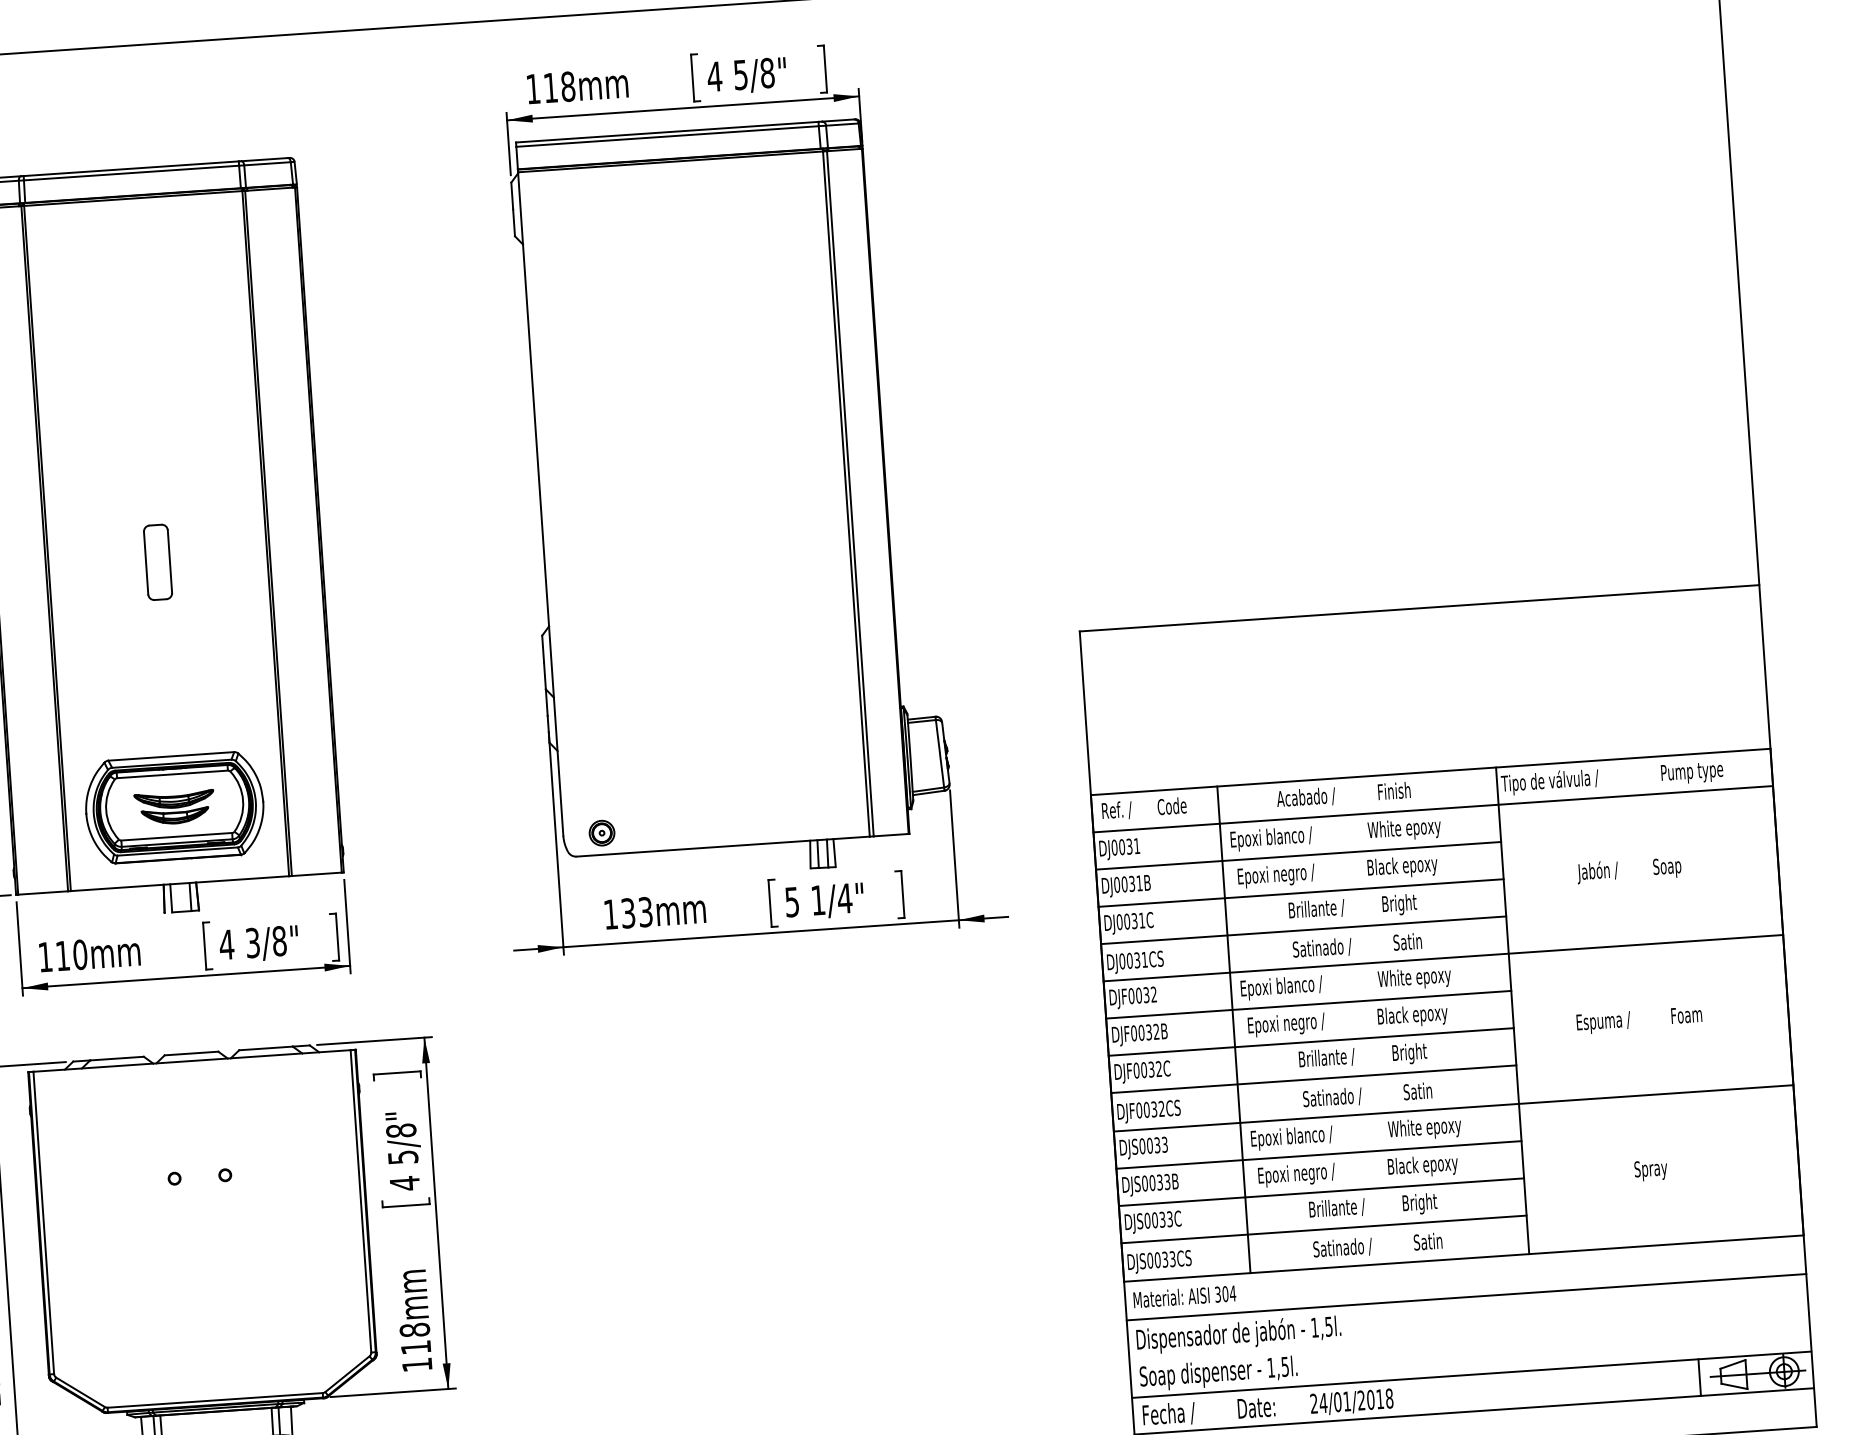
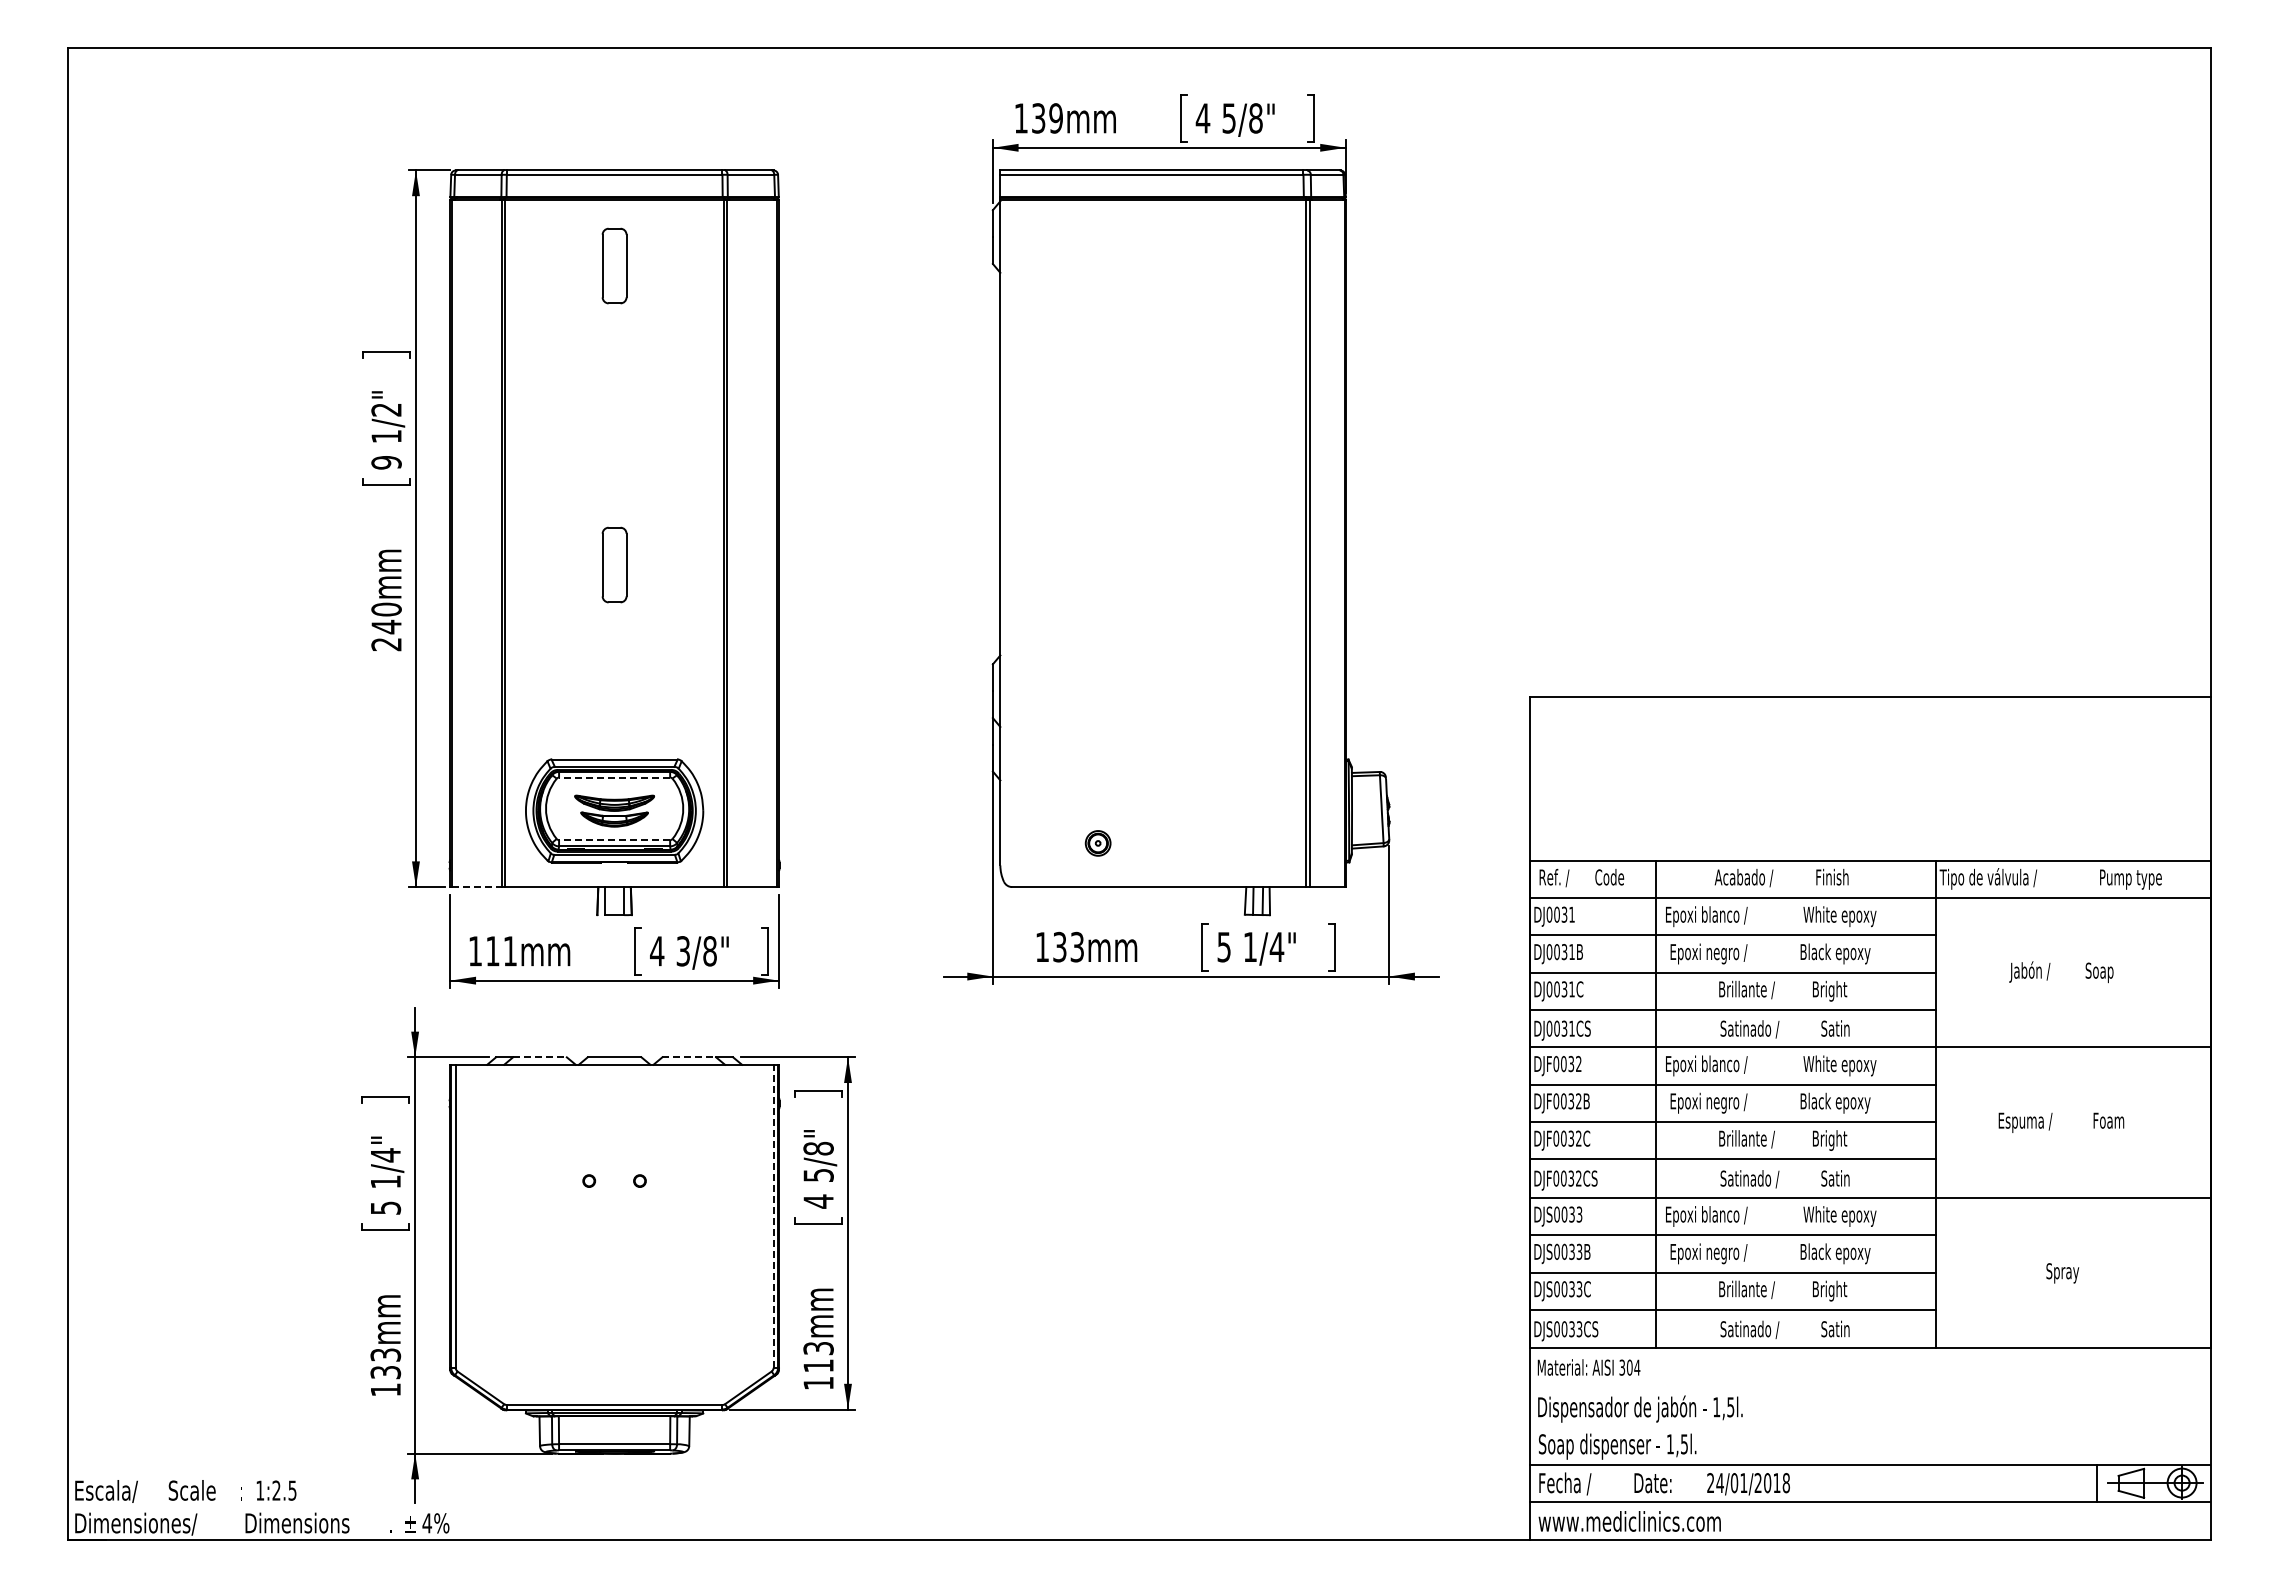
text: (559, 87) -> (1047, 118), 118mm -> 139mm
part: (137, 263) -> (614, 265), added
line: (172, 774) -> (614, 777), solid -> dashed
part: (601, 833) -> (1097, 843), moved
line: (176, 837) -> (614, 840), solid -> dashed
line: (43, 893) -> (477, 887), solid -> dashed
text: (80, 955) -> (510, 951), 110mm -> 111mm
line: (266, 1048) -> (689, 1057), solid -> dashed
line: (116, 1058) -> (539, 1057), solid -> dashed
line: (360, 1201) -> (773, 1216), solid -> dashed
line: (1465, 1297) -> (1869, 1387), removed
text: (414, 1330) -> (818, 1348), 118mm -> 113mm

